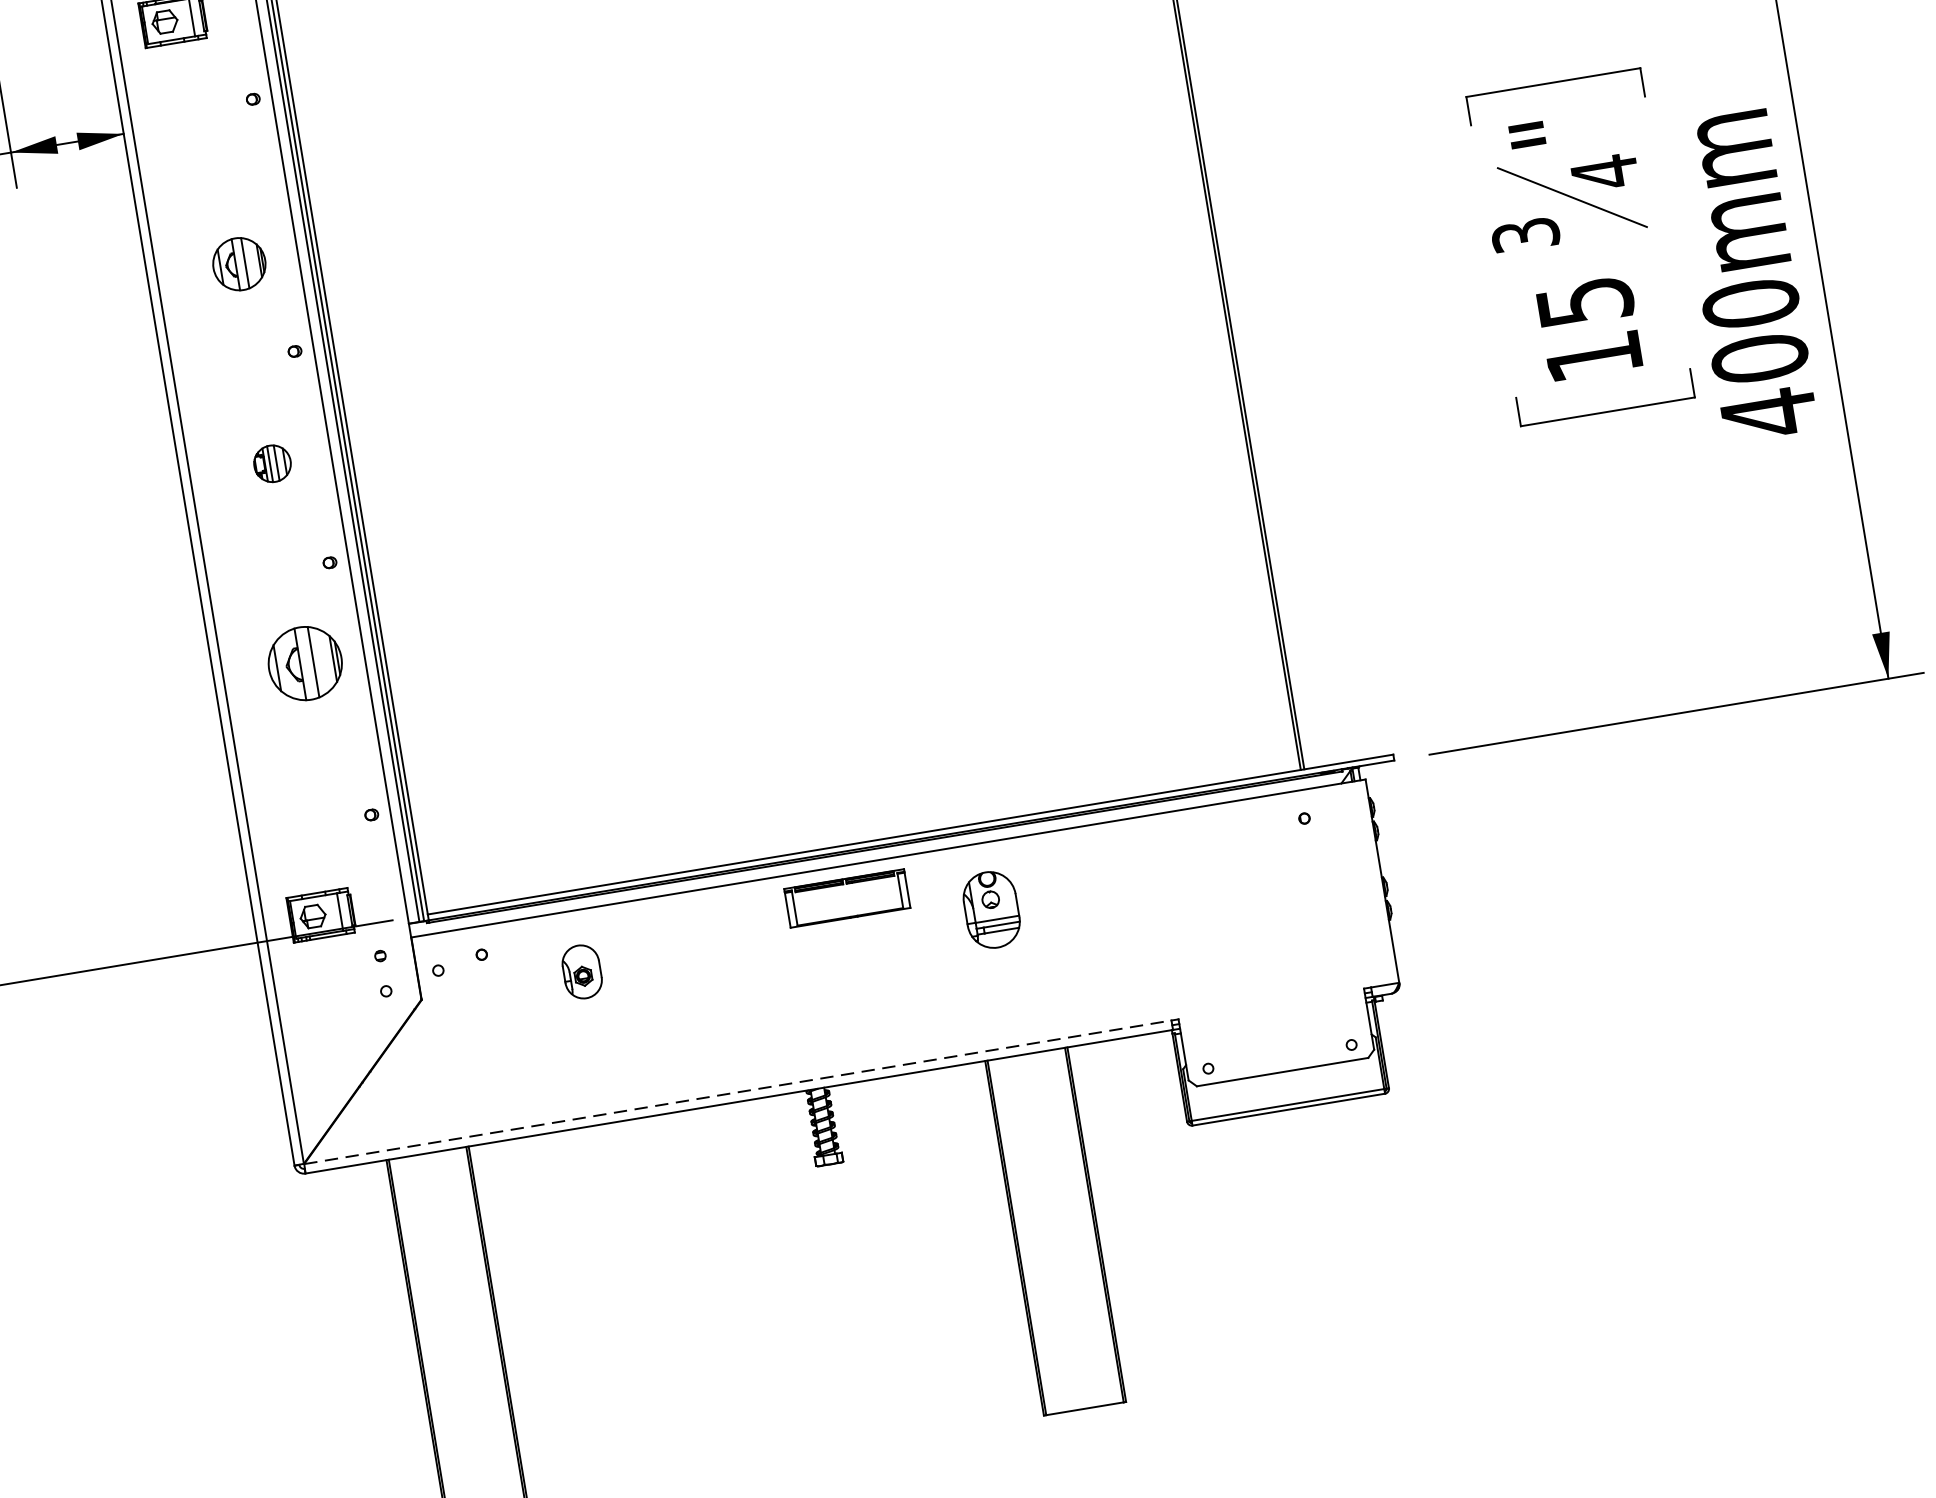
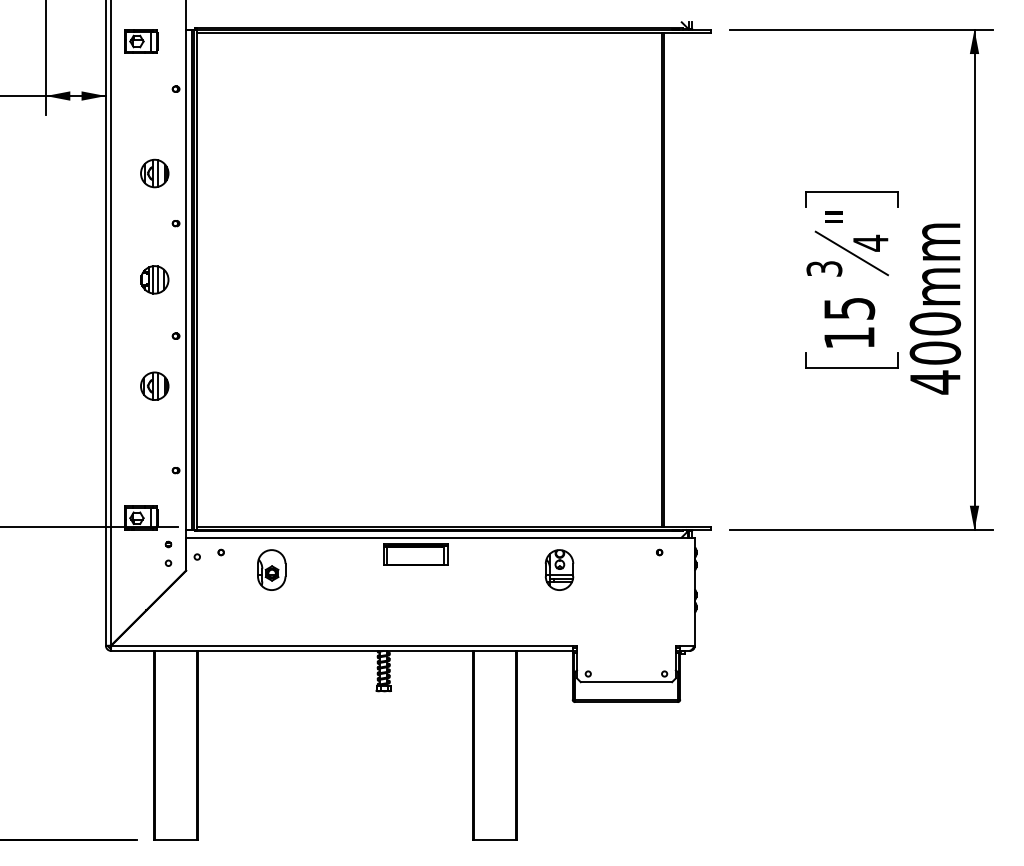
part: (271, 463) -> (154, 279), size x1.43
part: (304, 662) -> (154, 385), size x0.71
part: (991, 908) -> (559, 569), moved
part: (581, 970) -> (271, 569), size x1.43
line: (738, 1091) -> (342, 645), dashed -> solid

